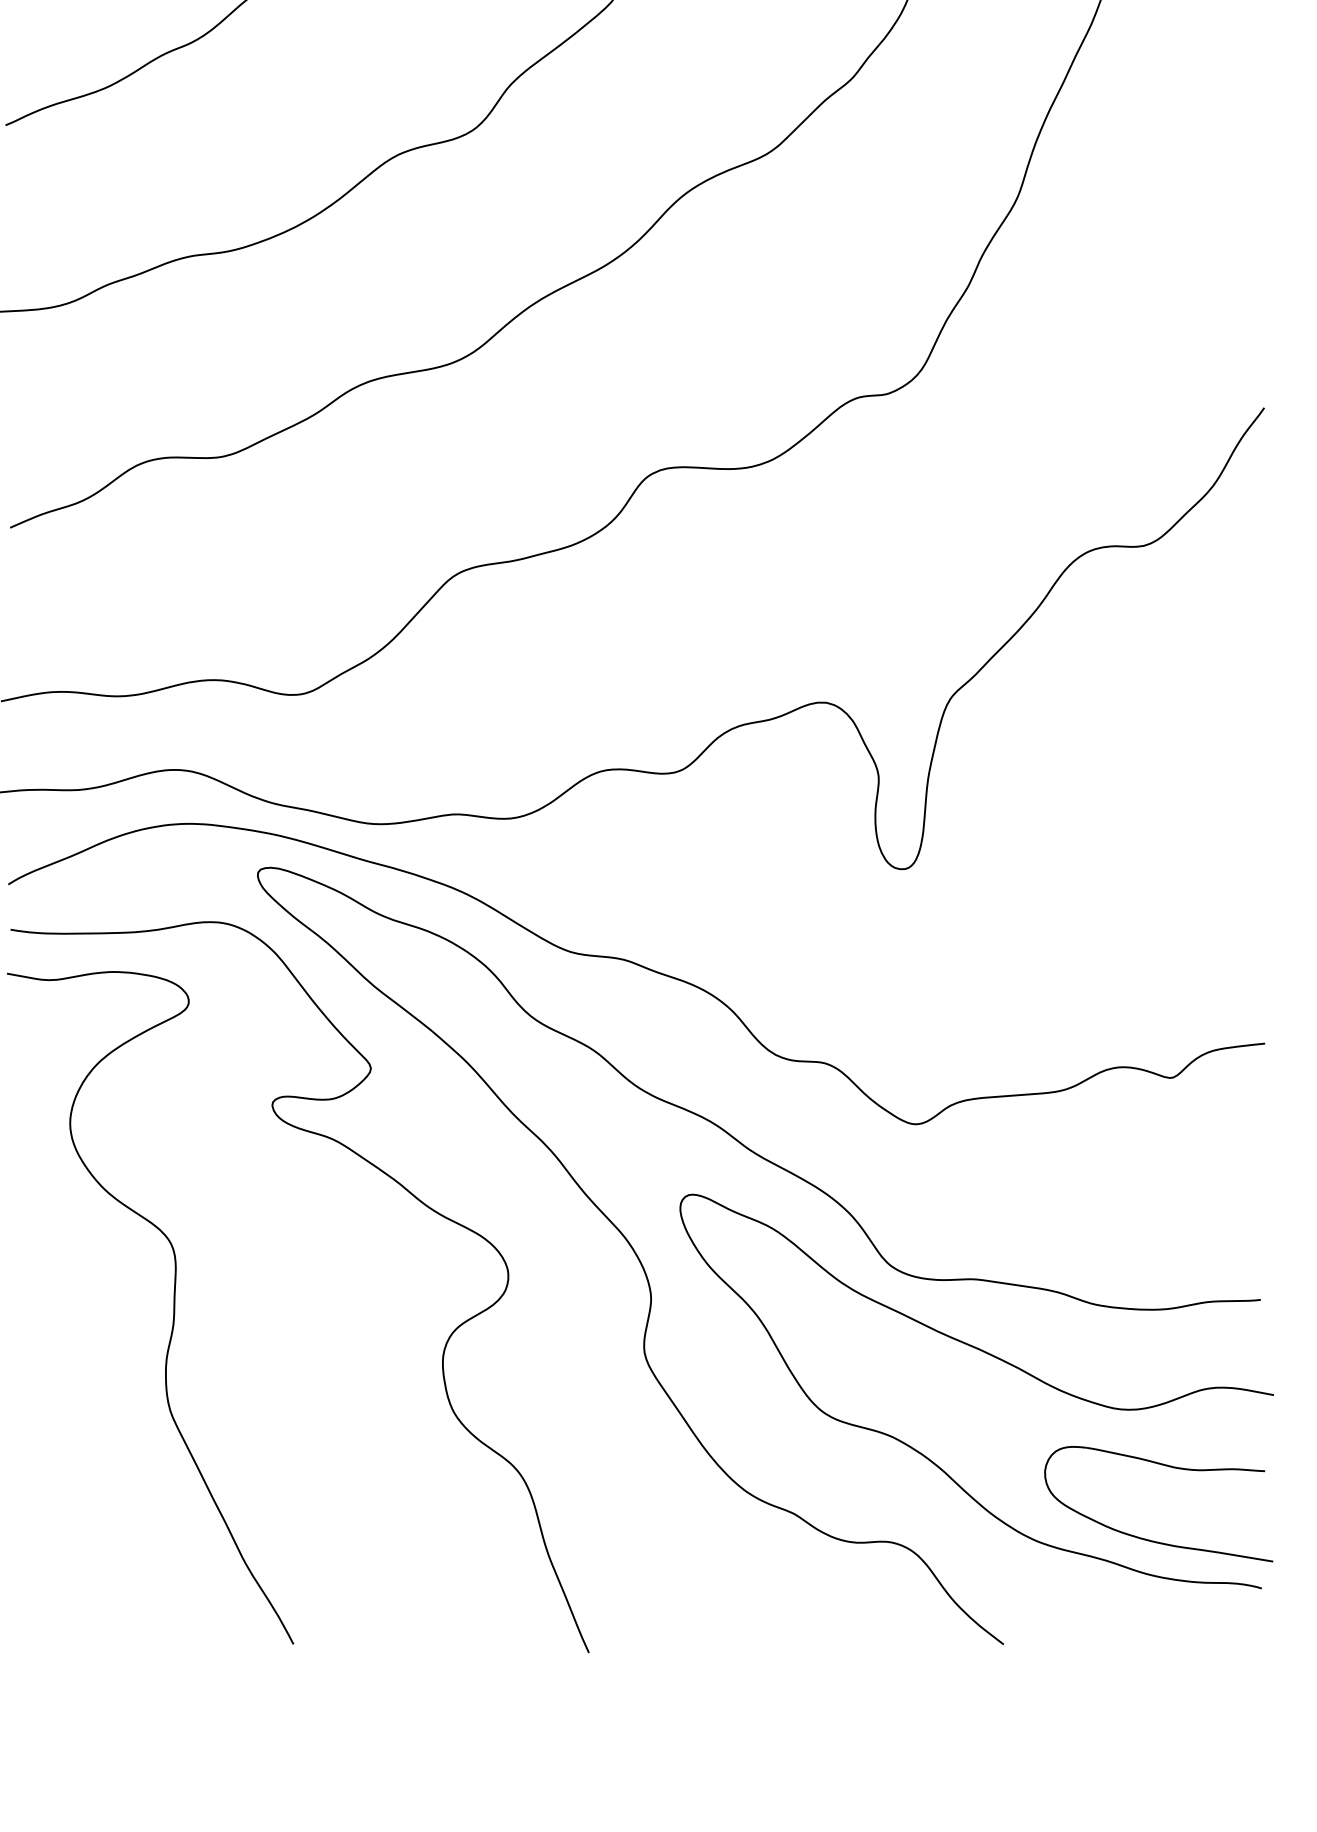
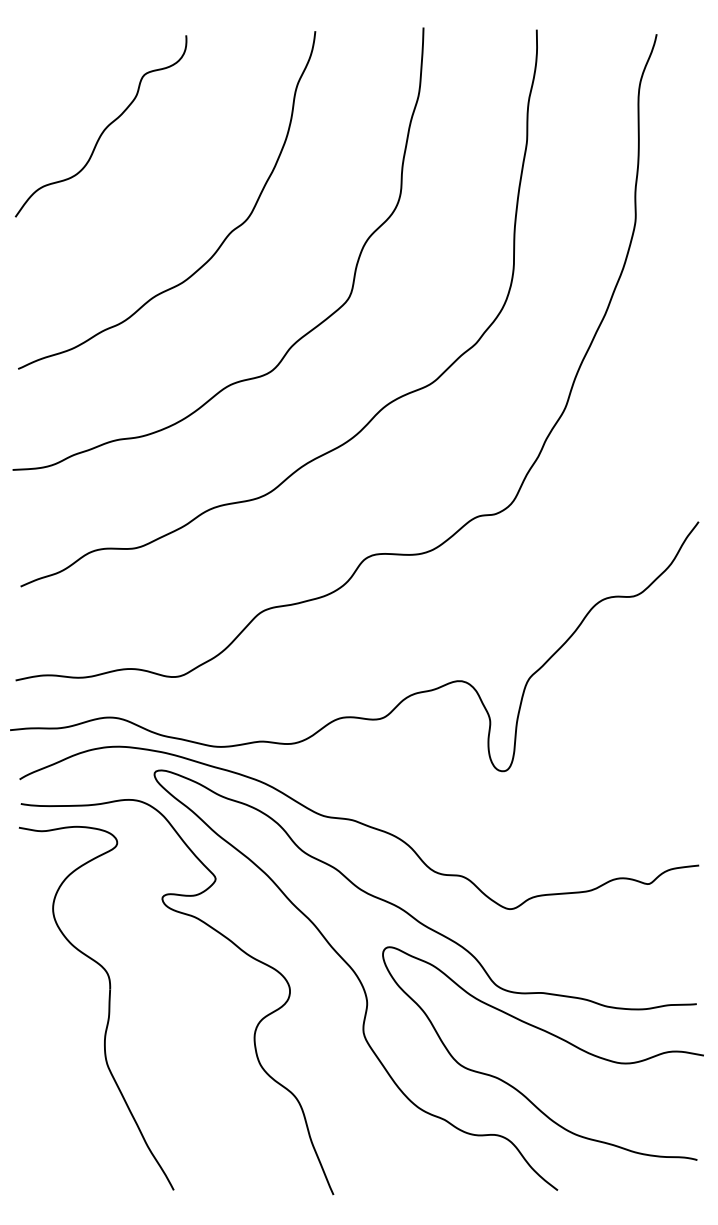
part: (1152, 1539) -> (638, 1133), removed

